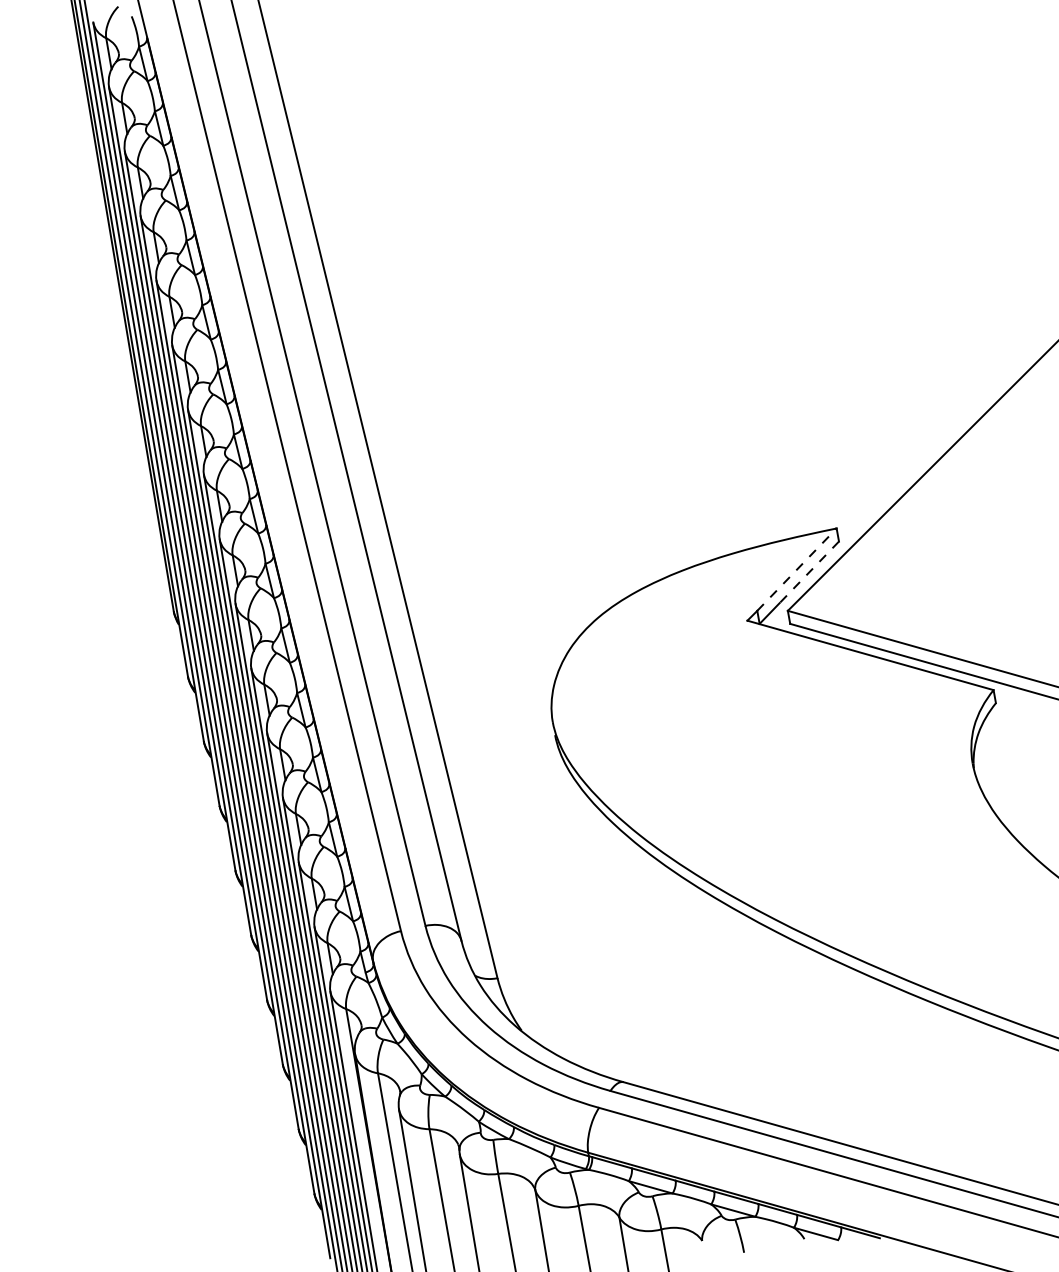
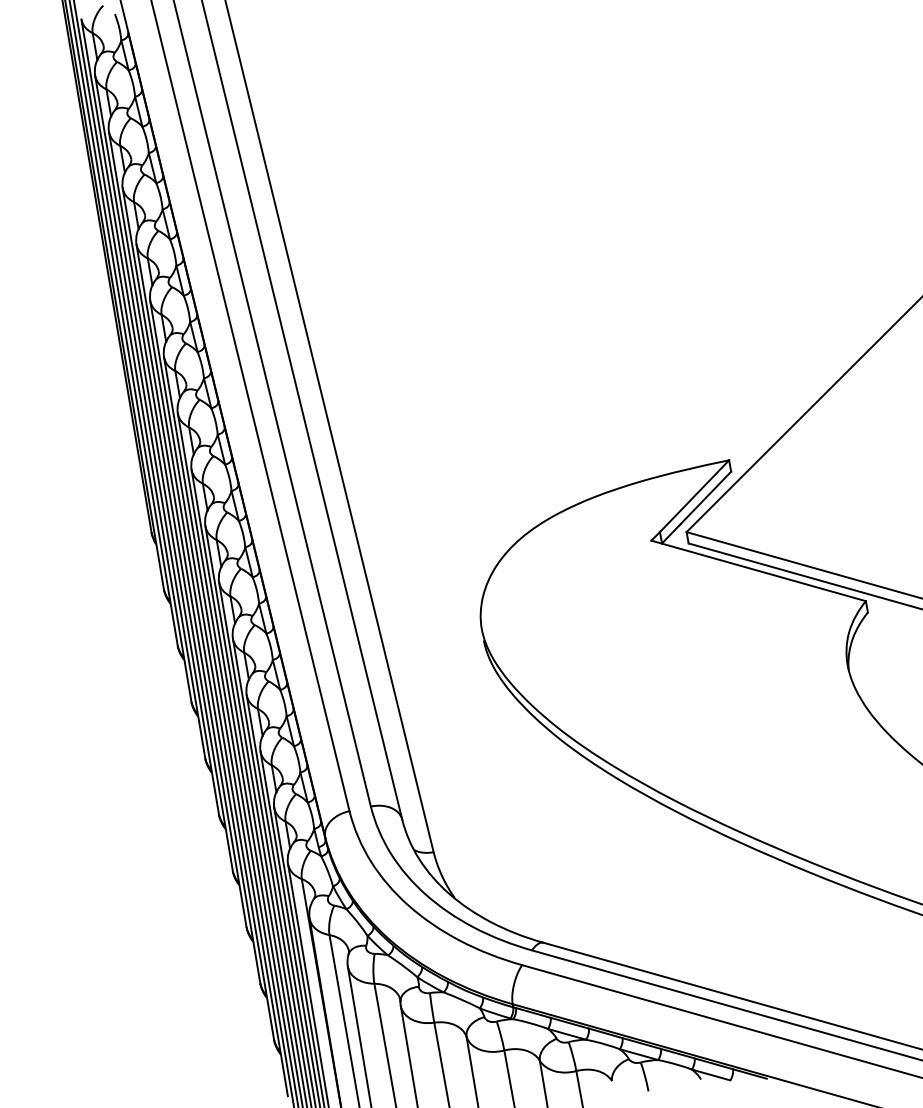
line: (797, 569) -> (695, 496), dashed -> solid
line: (809, 572) -> (705, 498), dashed -> solid

